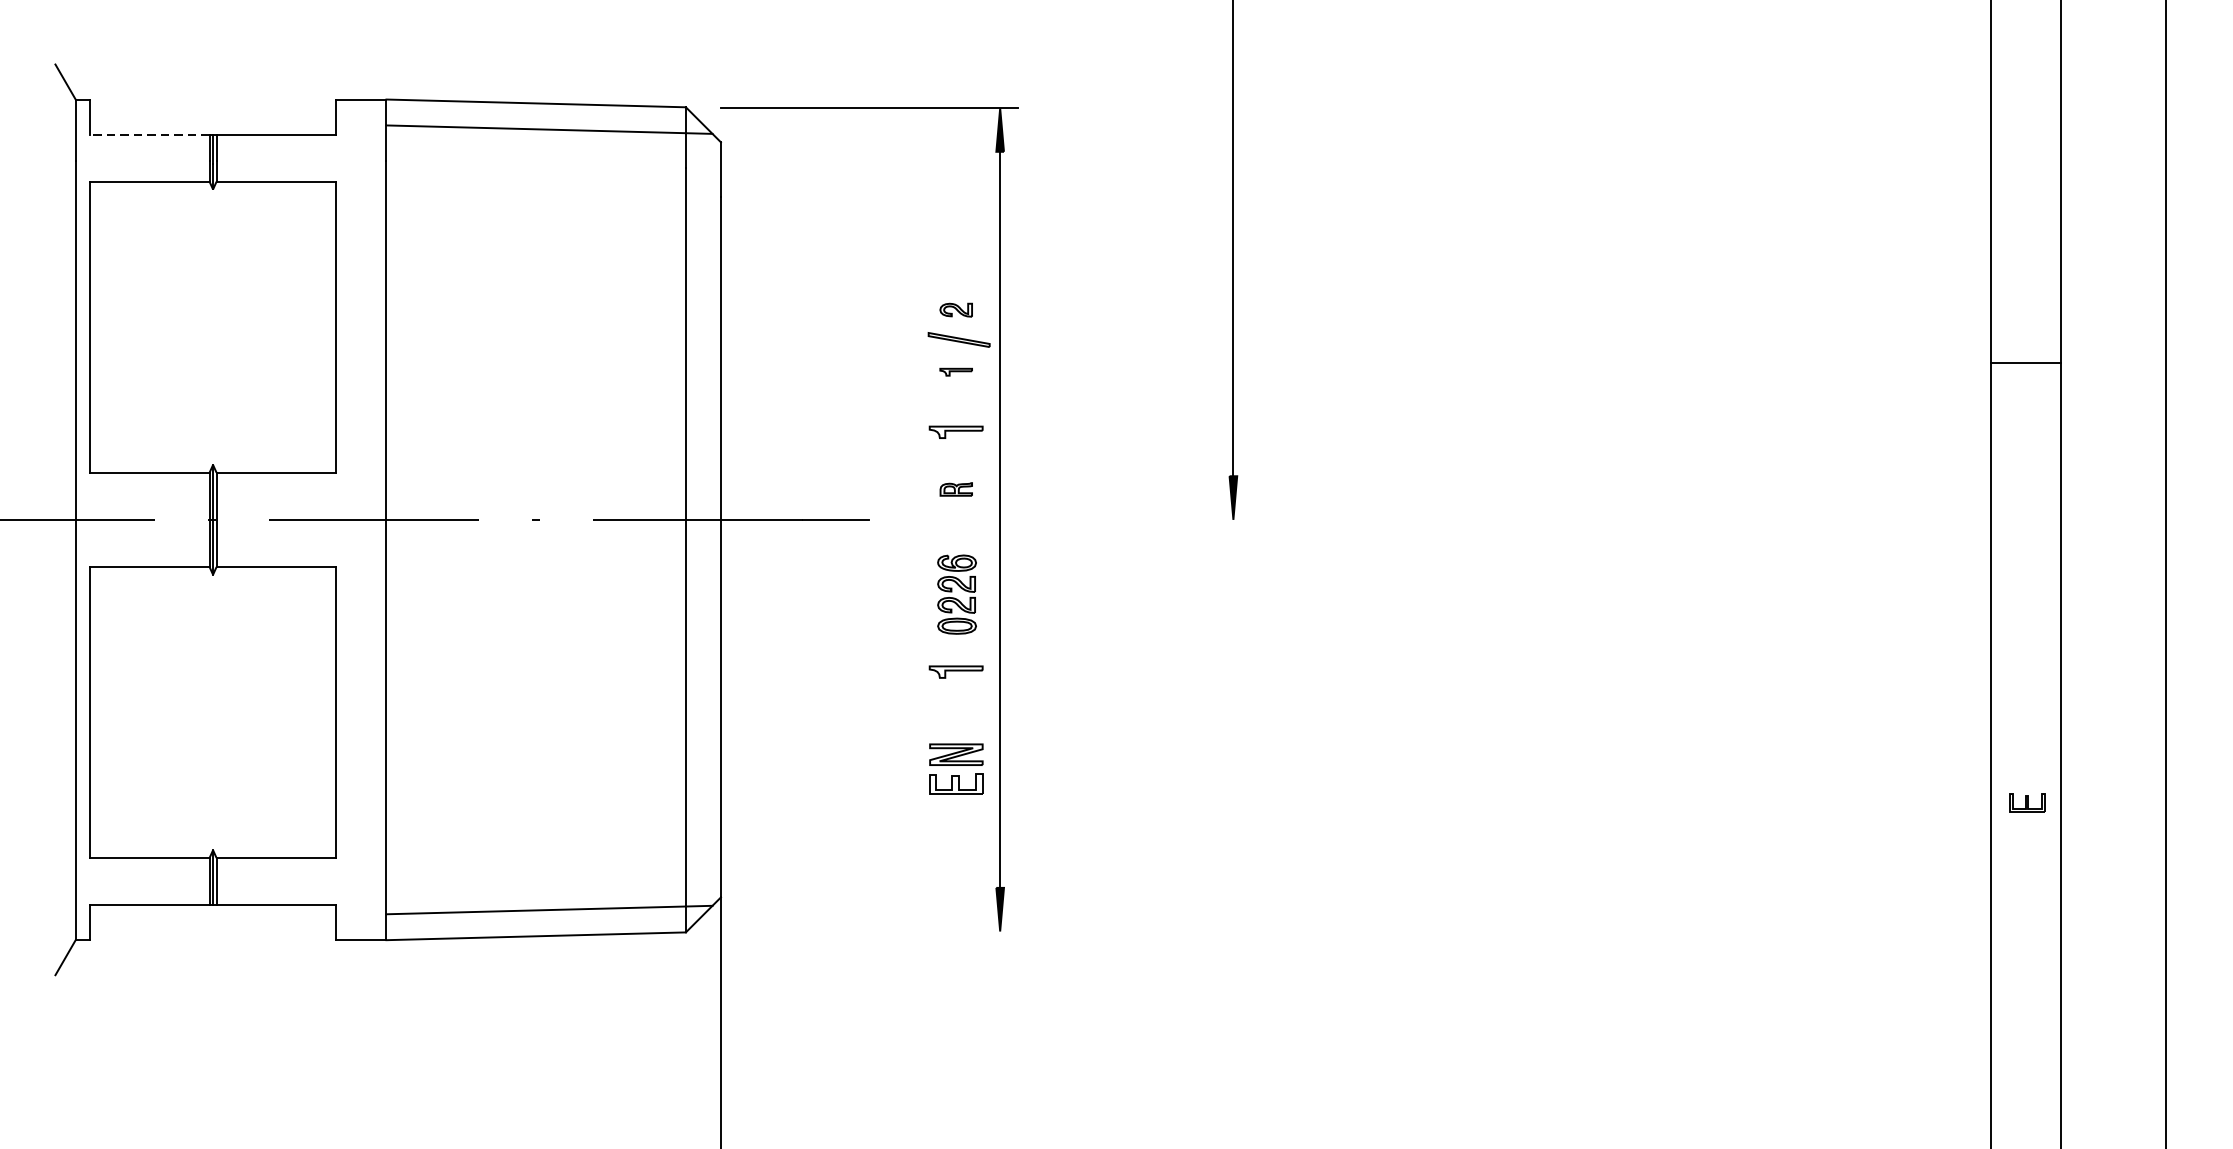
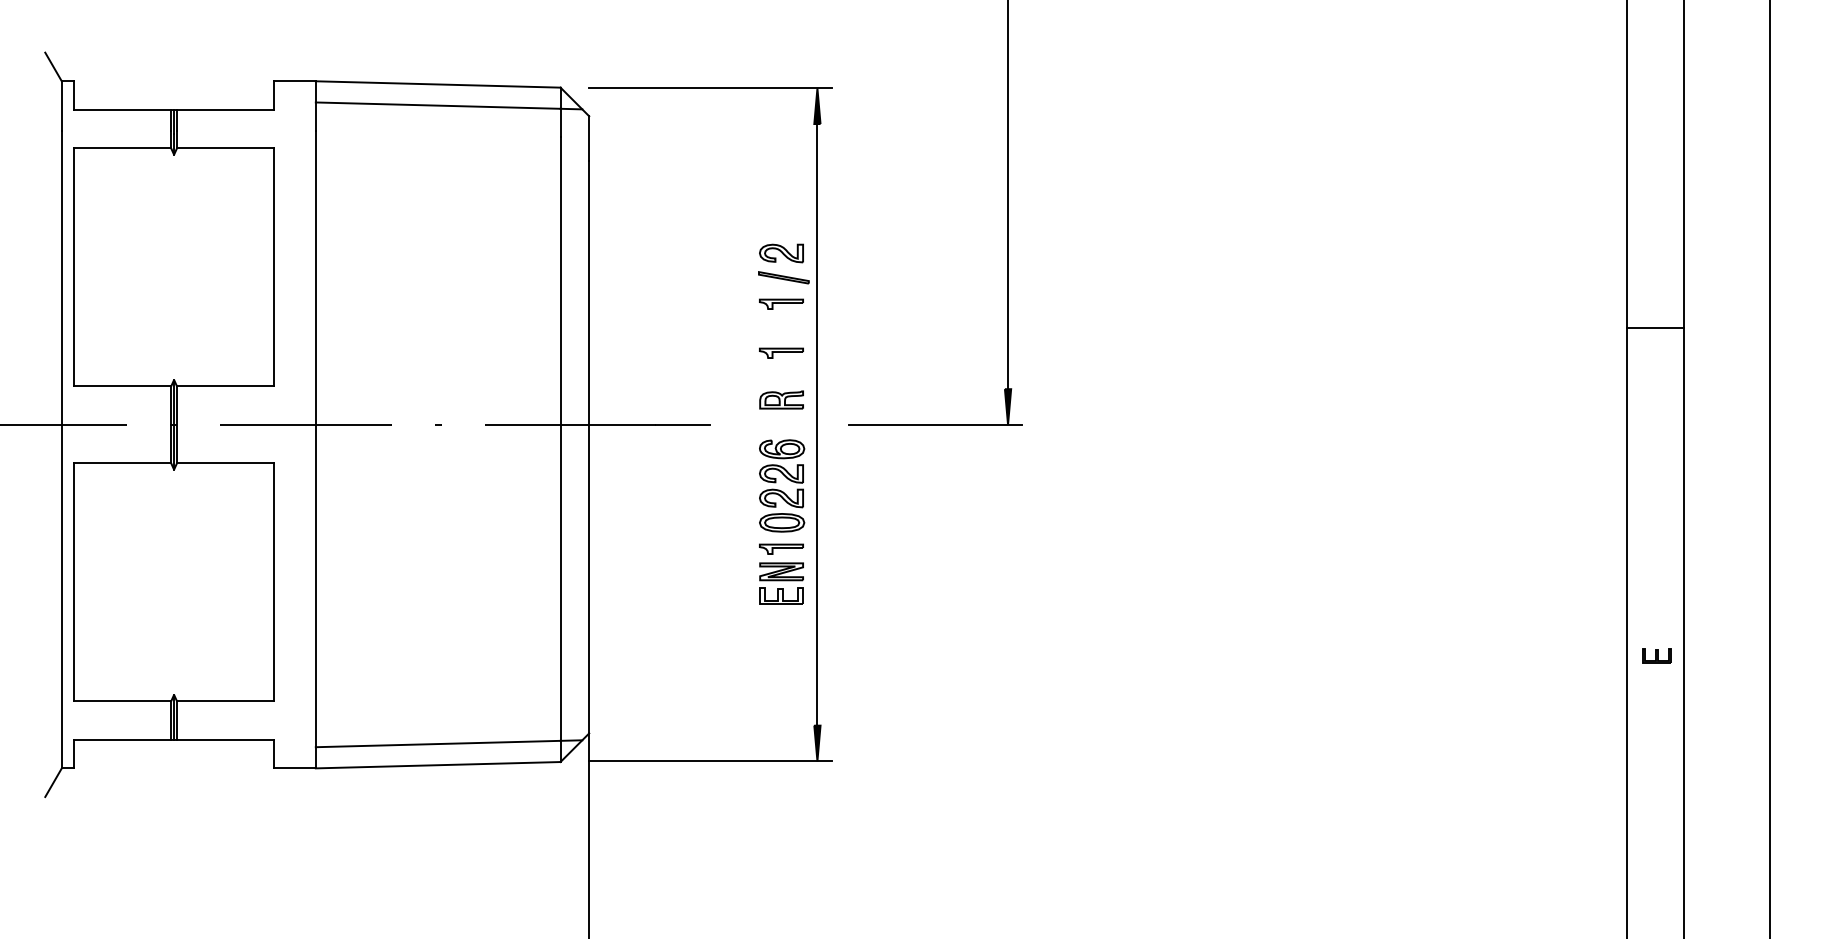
line: (149, 134) -> (122, 109), dashed -> solid
part: (956, 310) -> (781, 253), size x1.67
line: (2025, 362) -> (1655, 328), moved
part: (956, 371) -> (781, 303), size x1.67
part: (956, 488) -> (781, 399), size x1.67
line: (1144, 519) -> (935, 424), added
part: (957, 594) -> (782, 485), size x1.43
part: (956, 769) -> (781, 583), moved
line: (869, 931) -> (710, 761), added

